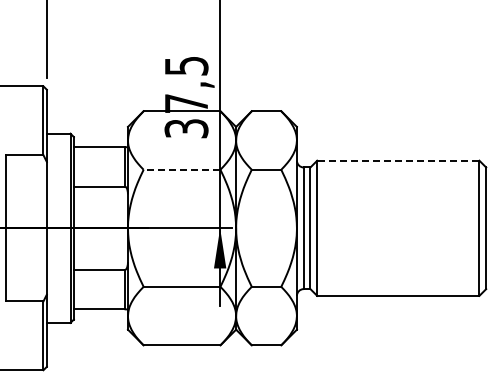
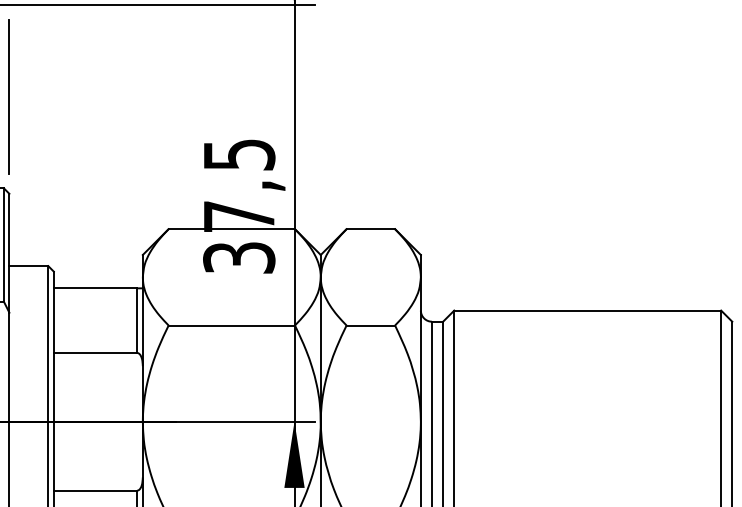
line: (397, 160) -> (586, 310), dashed -> solid
line: (181, 169) -> (230, 325), dashed -> solid

